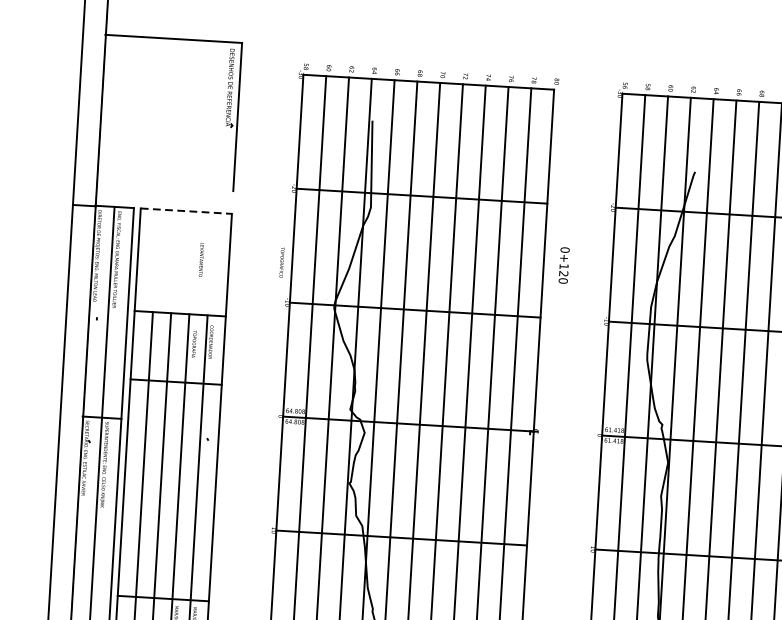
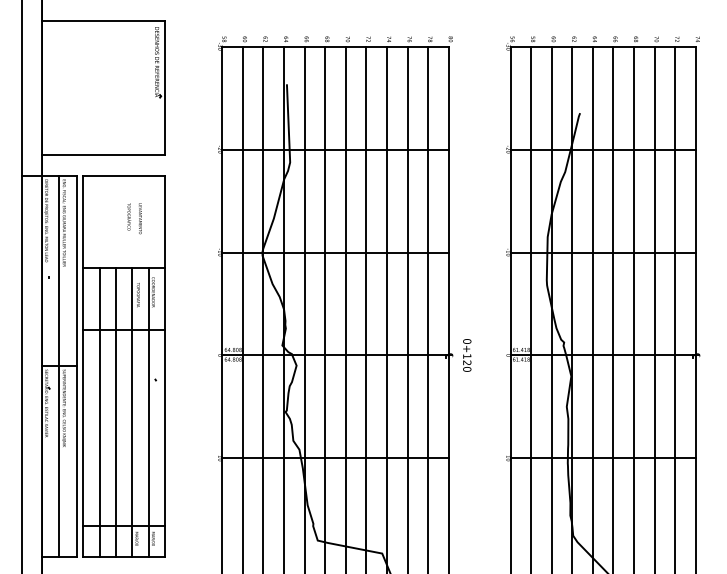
line: (164, 187) -> (103, 155), added
line: (186, 210) -> (124, 175), dashed -> solid
text: (282, 262) -> (129, 216), moved
text: (564, 265) -> (467, 355), moved

